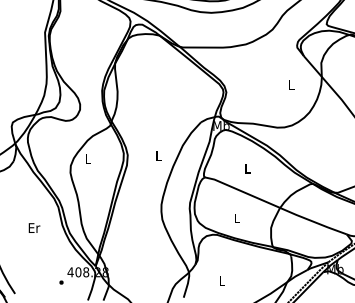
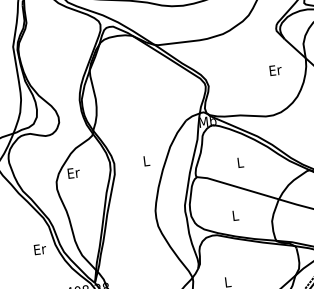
text: (291, 84) -> (275, 69), L -> Er
text: (88, 159) -> (74, 173), L -> Er
text: (34, 227) -> (40, 248), moved

